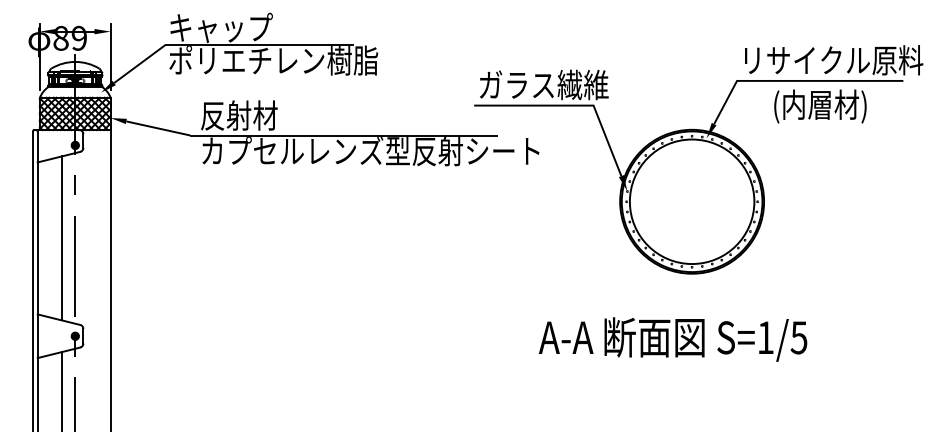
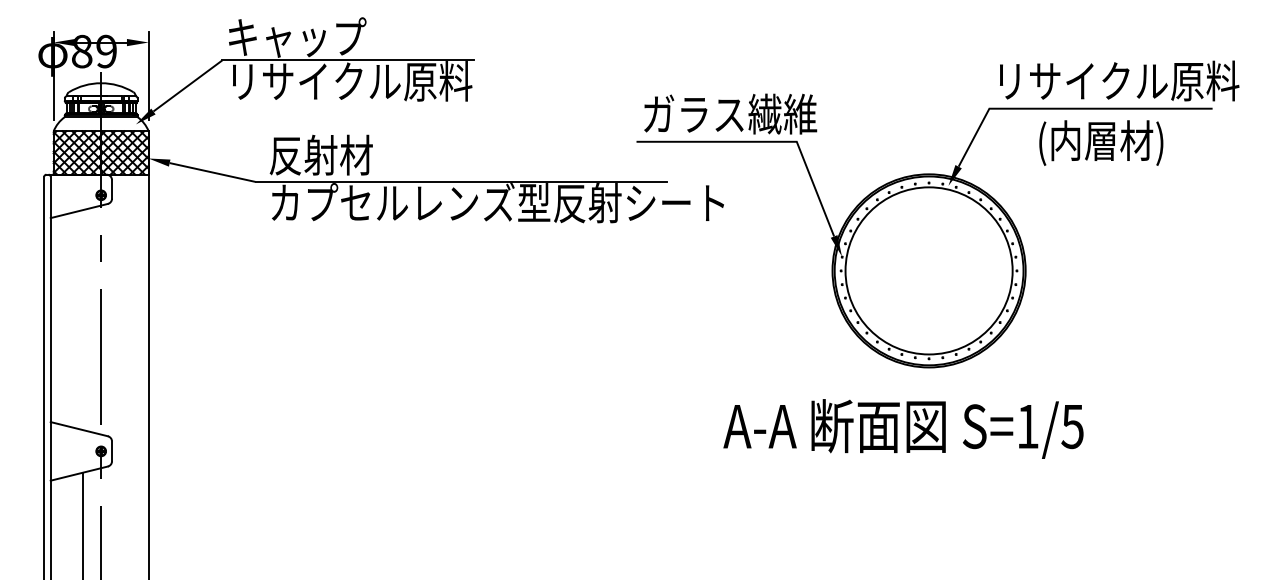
text: (273, 60) -> (367, 81), ポリエチレン樹脂 -> リサイクル原料
line: (61, 238) -> (82, 320), removed
text: (673, 339) -> (904, 428), moved

